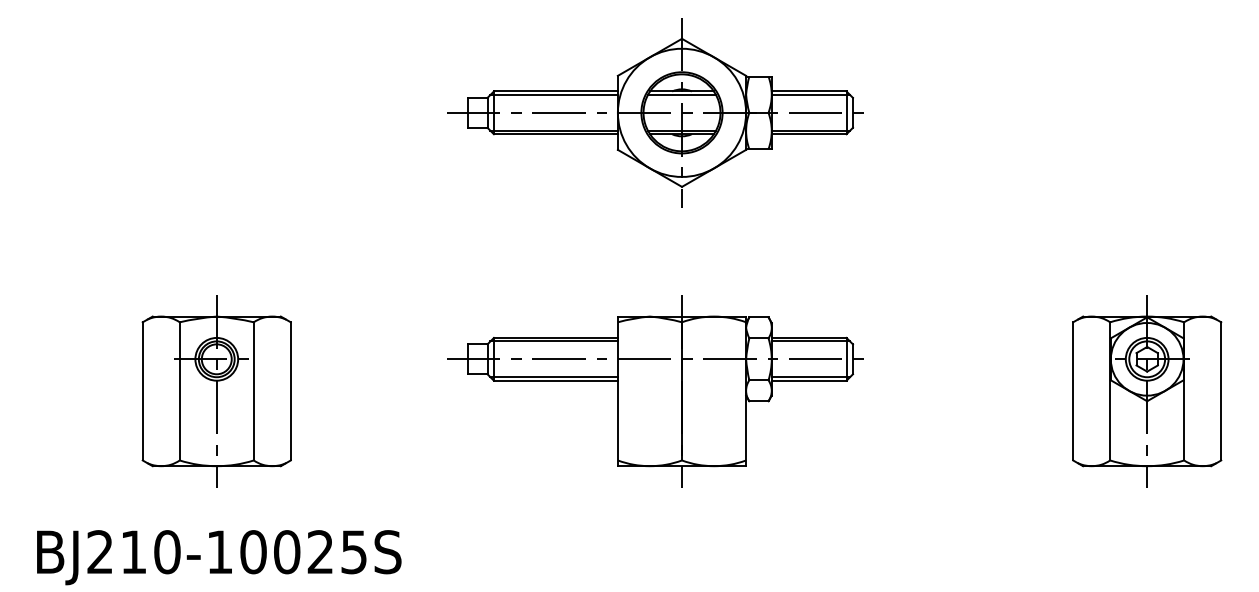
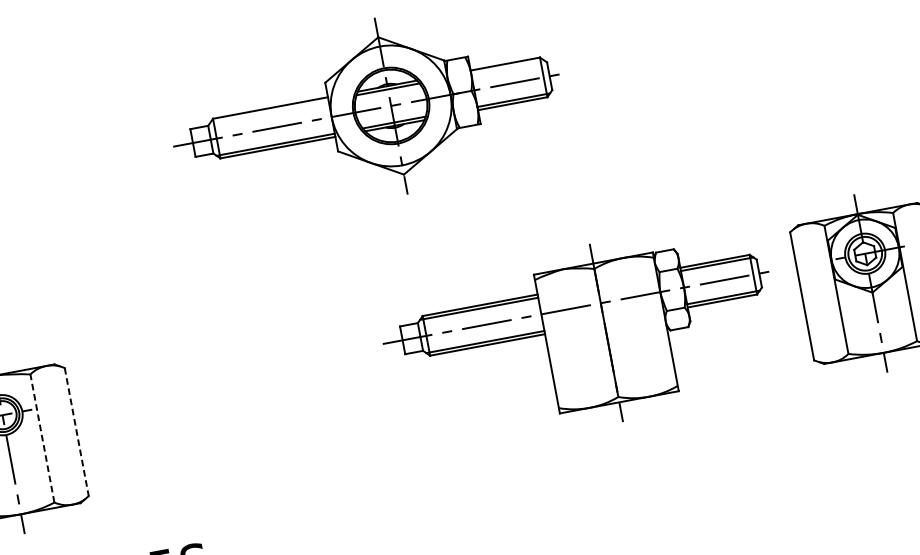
line: (553, 95) -> (268, 112), removed
line: (810, 95) -> (507, 67), removed
line: (253, 390) -> (42, 437), solid -> dashed
line: (290, 391) -> (76, 432), solid -> dashed
part: (655, 391) -> (581, 337), moved

